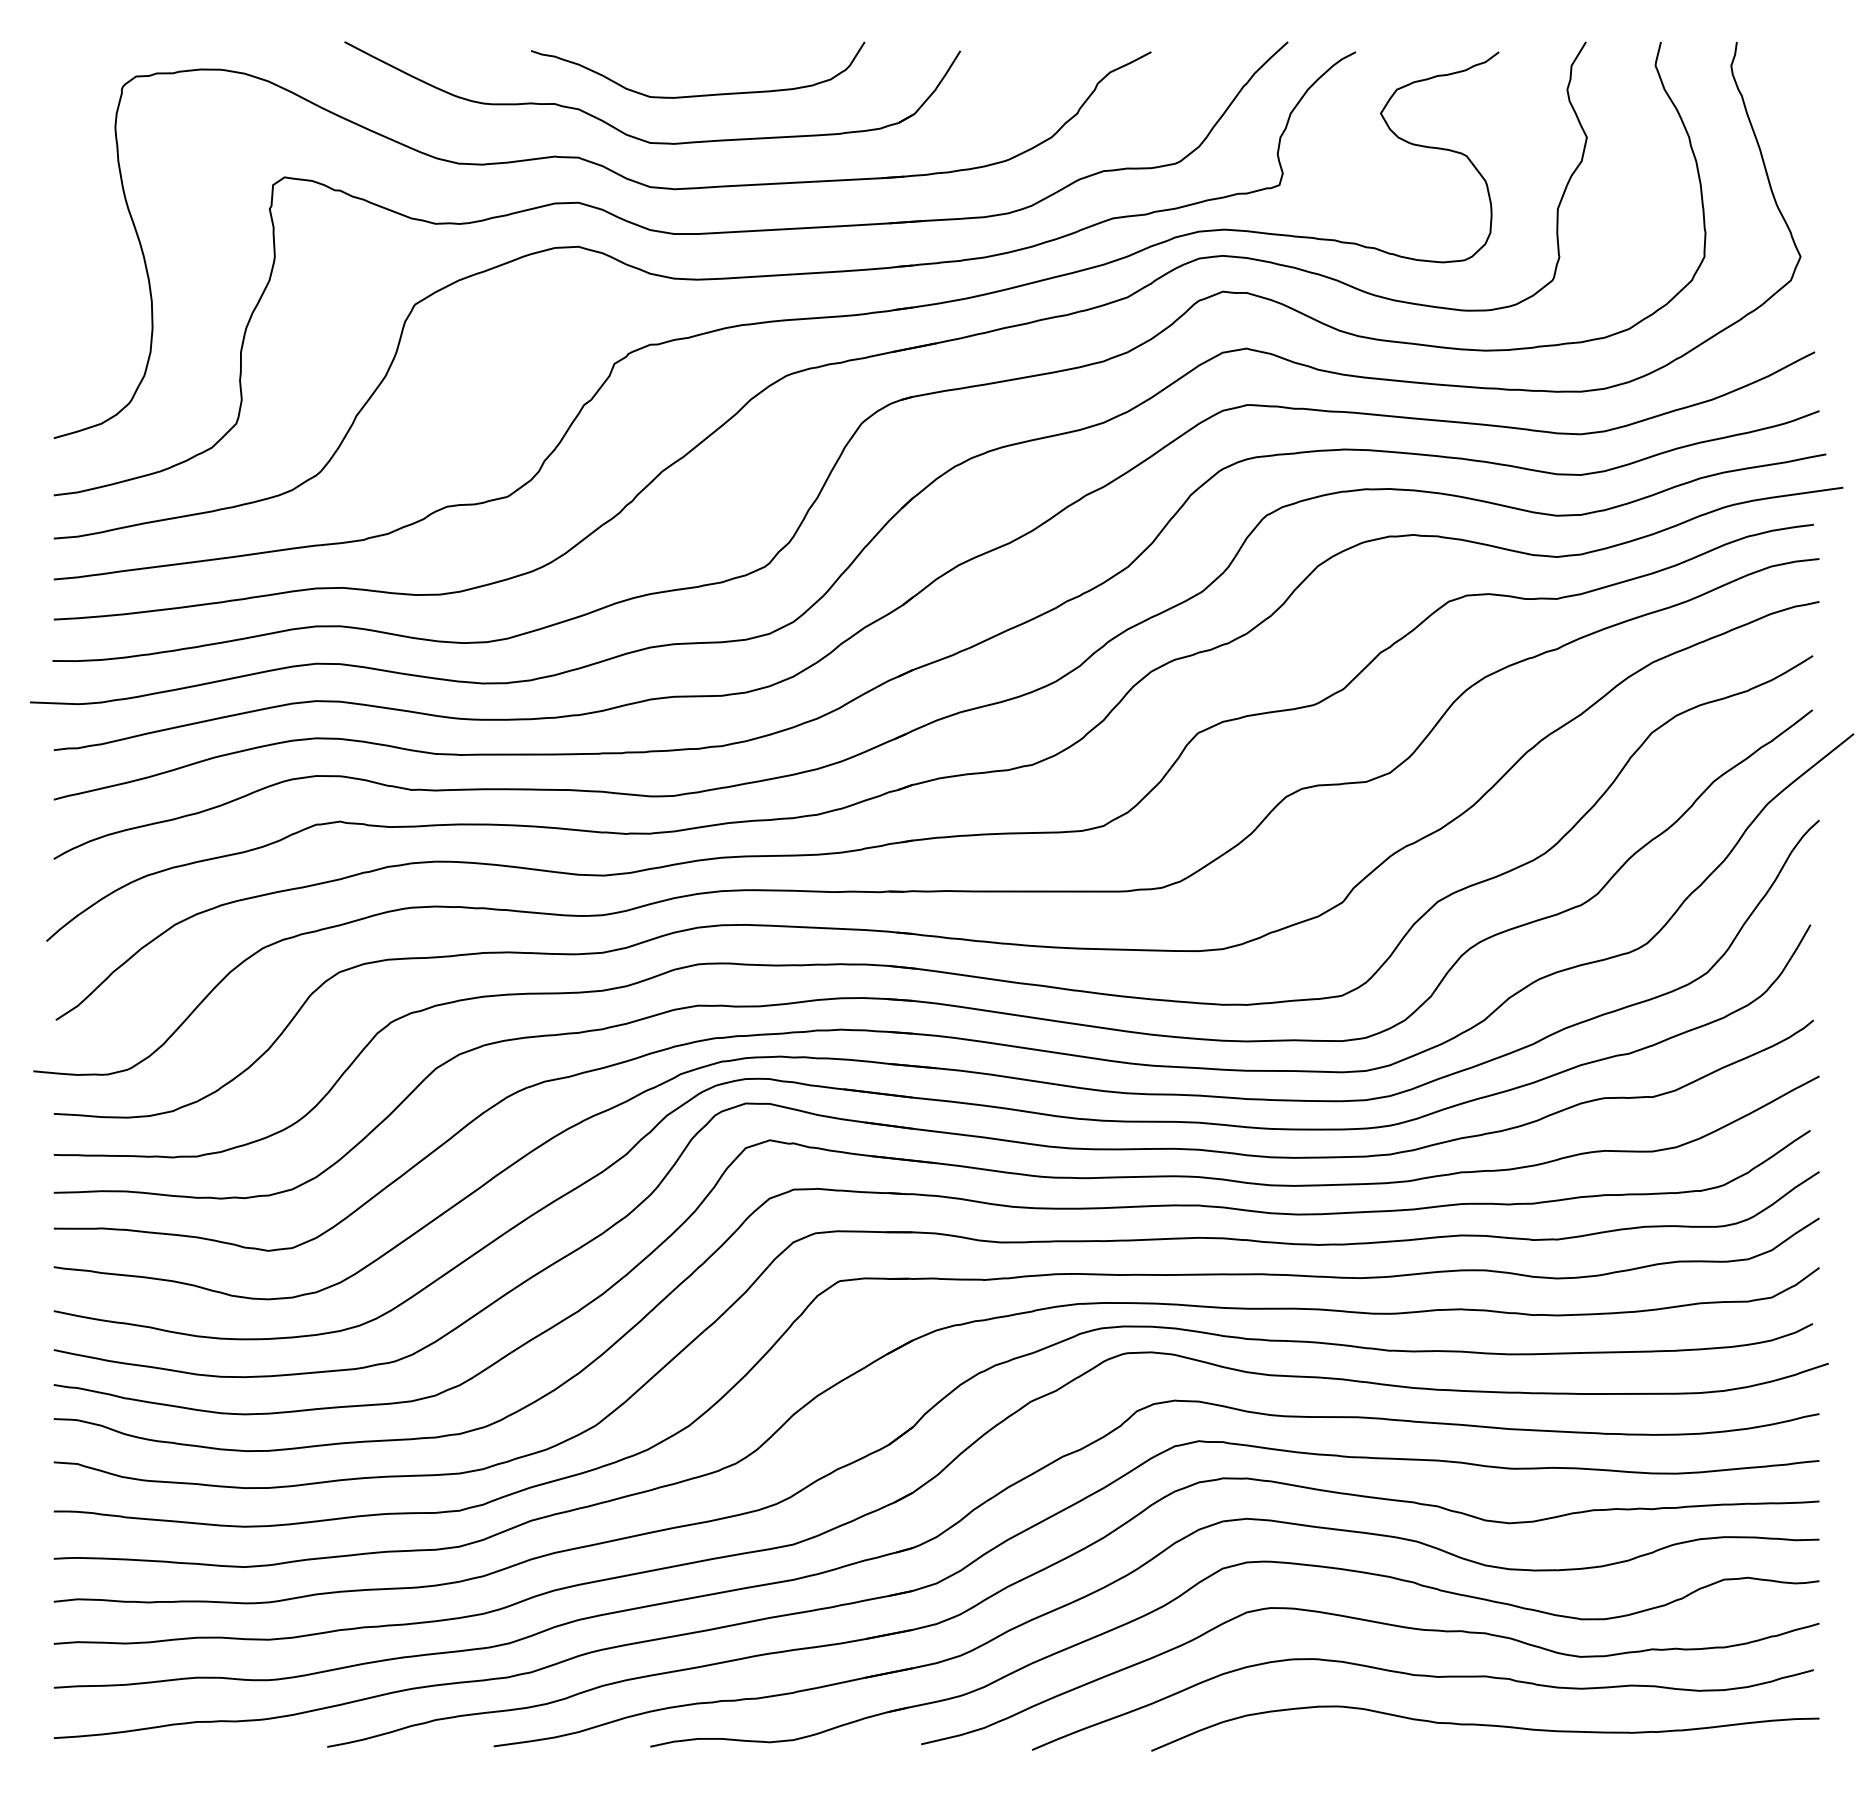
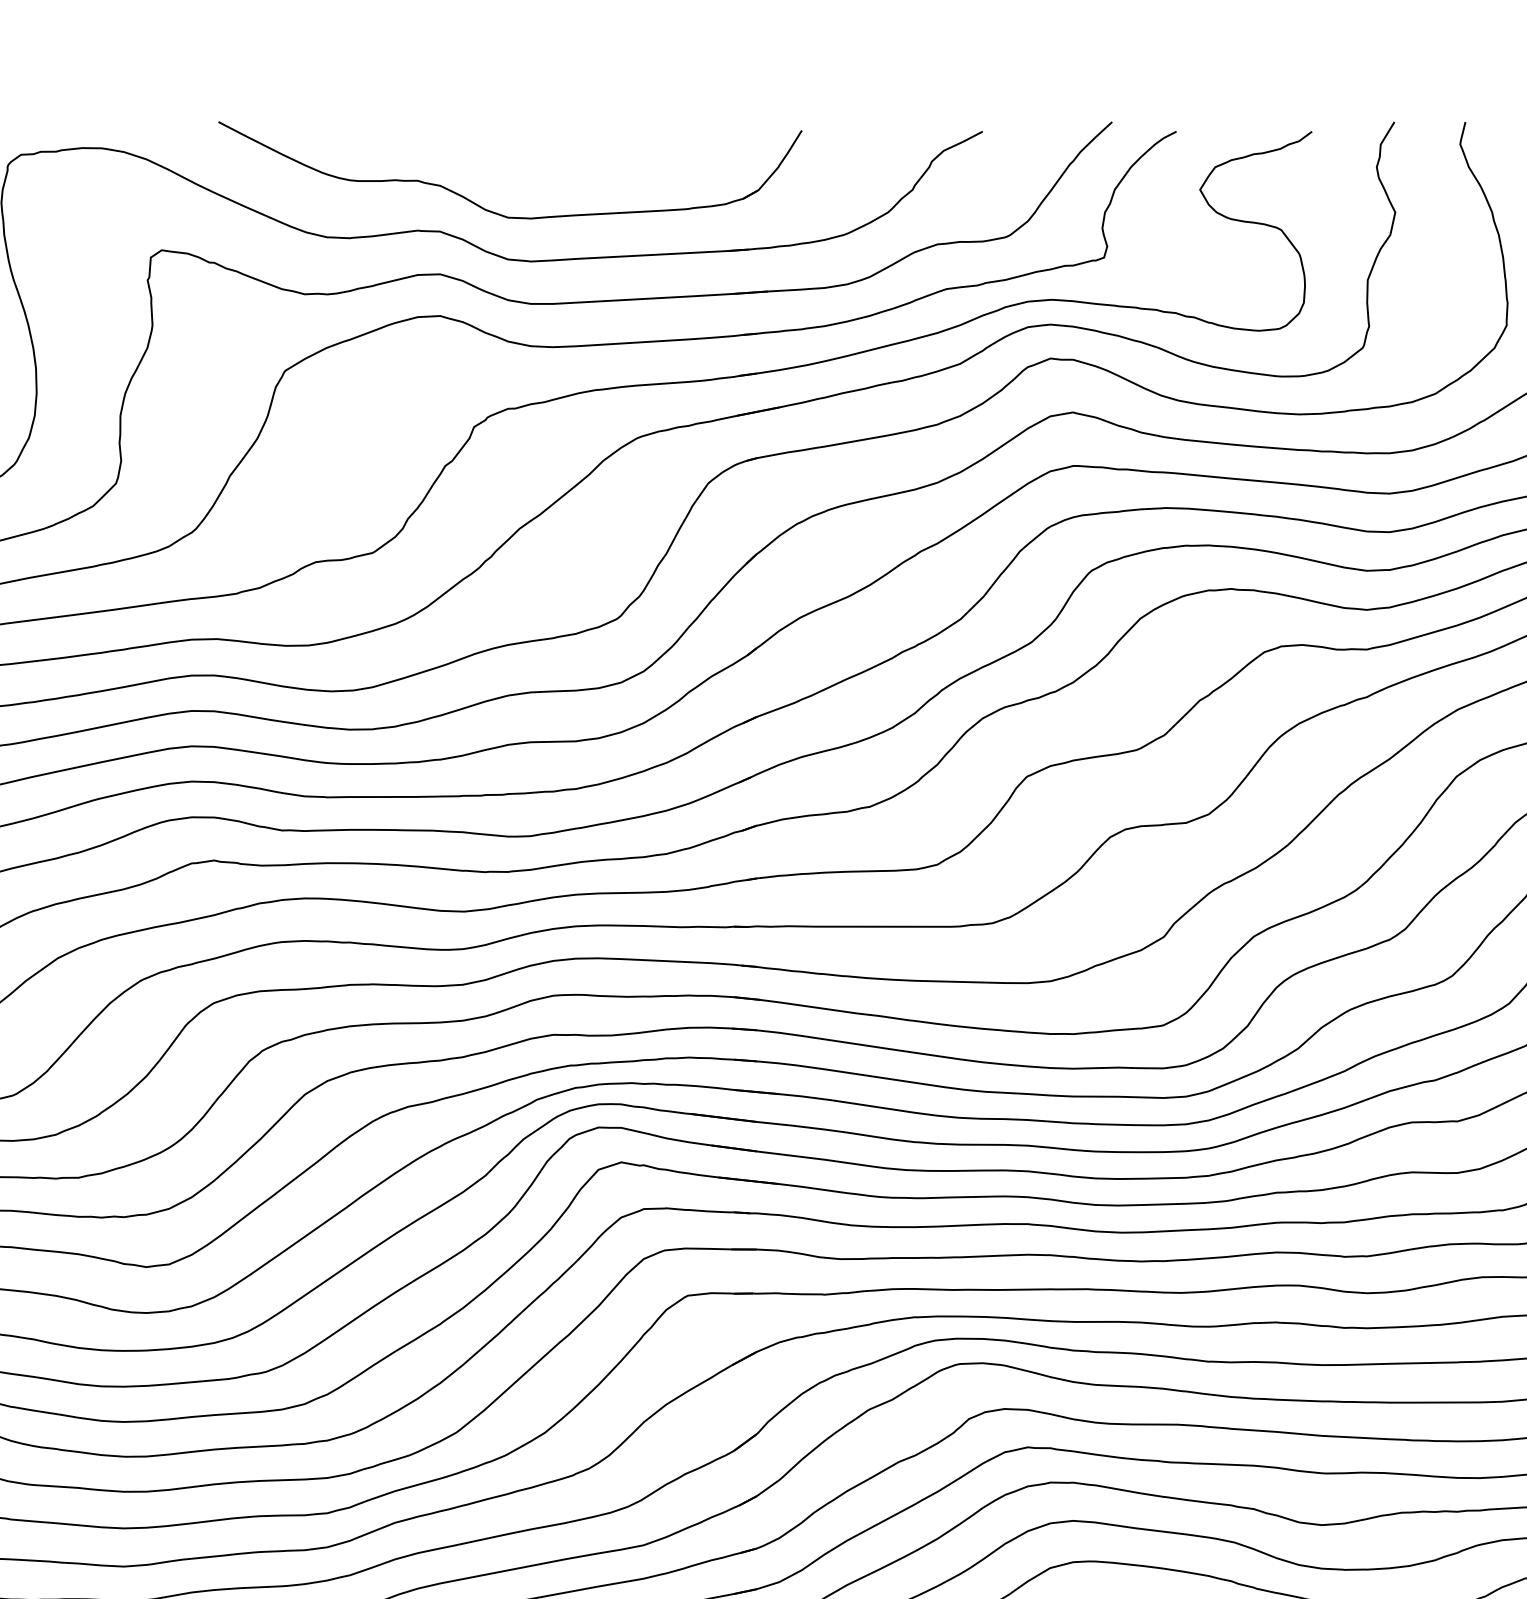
curve: (702, 94) -> (557, 171), removed

